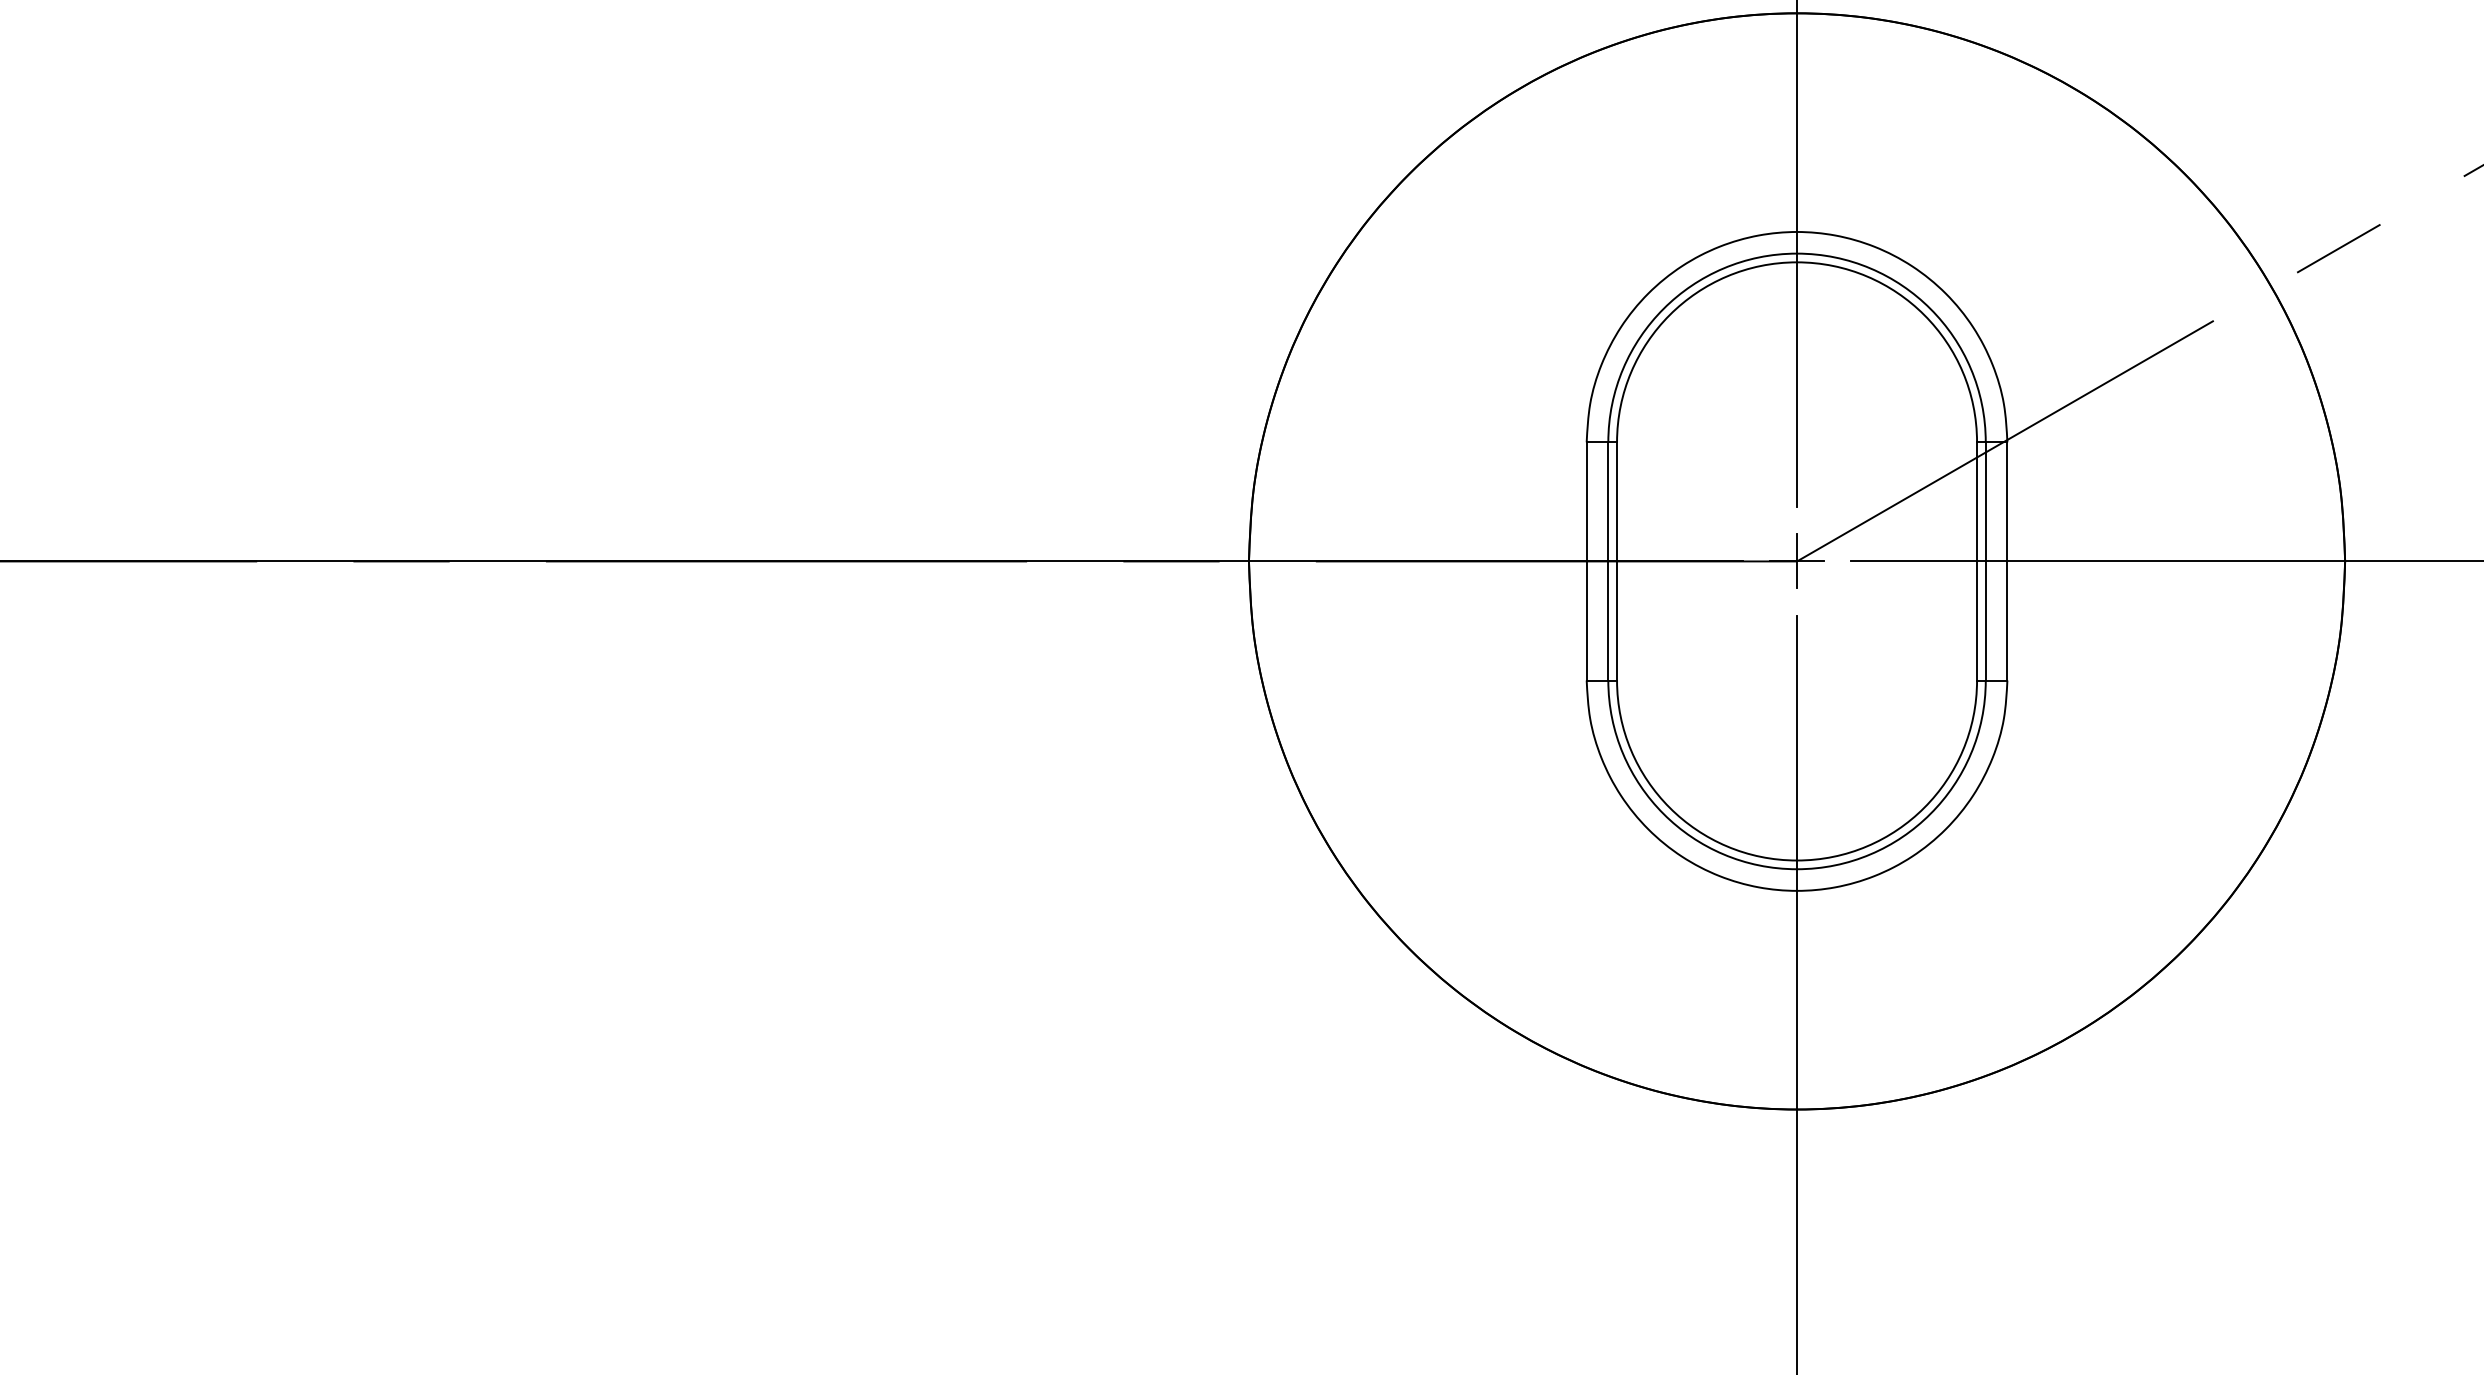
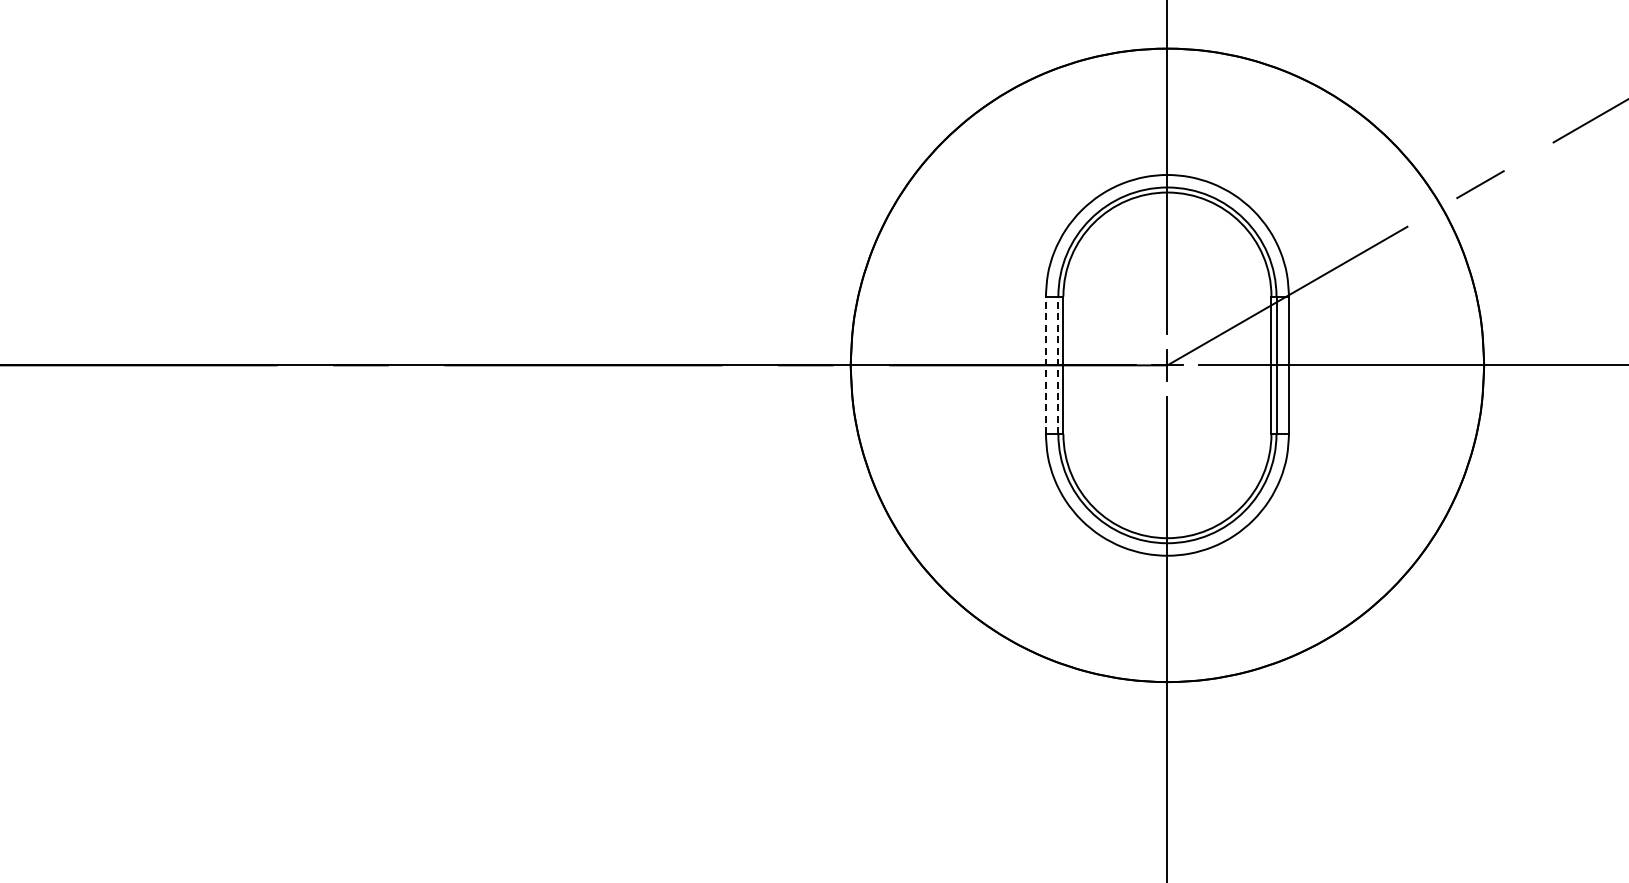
line: (1586, 561) -> (1045, 365), solid -> dashed
line: (1608, 561) -> (1058, 365), solid -> dashed

